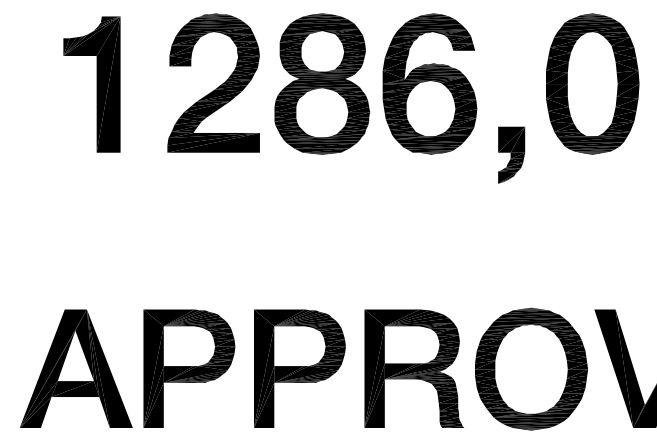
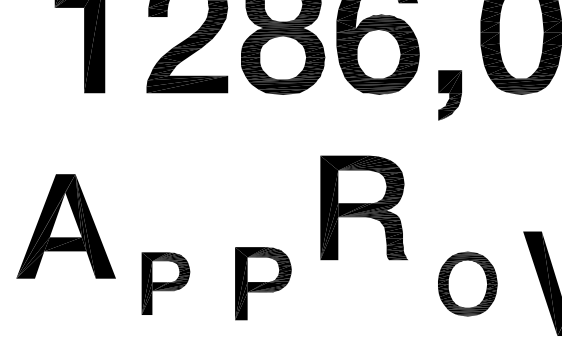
part: (75, 368) -> (65, 226), moved
part: (189, 368) -> (166, 283), size x0.6
part: (299, 368) -> (263, 283), size x0.7
part: (413, 368) -> (363, 207), moved
part: (531, 368) -> (467, 283), size x0.6

